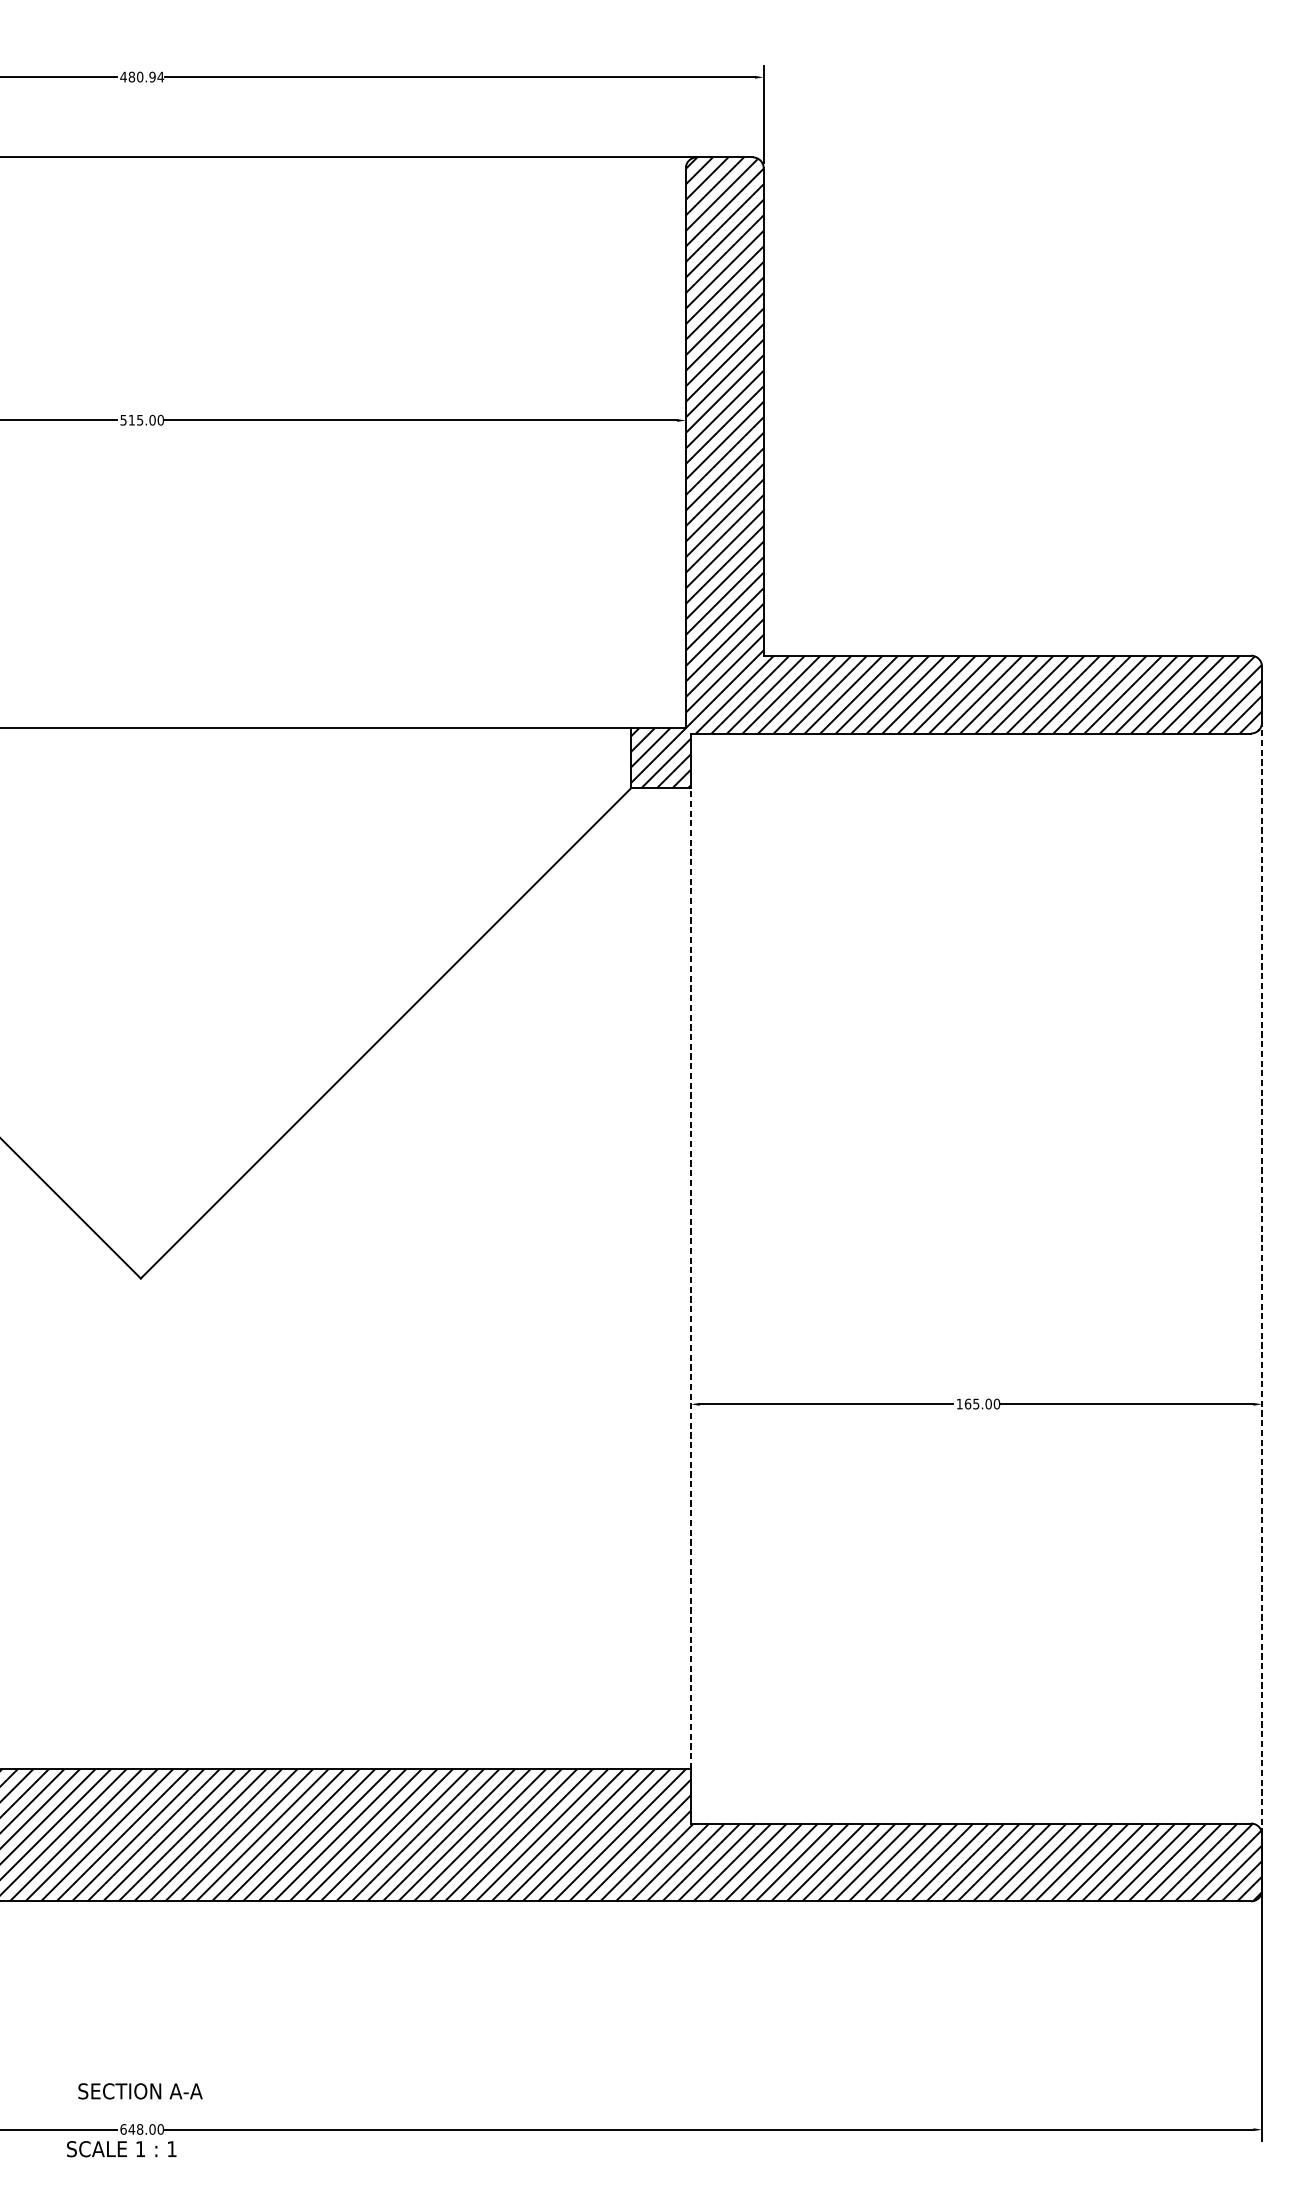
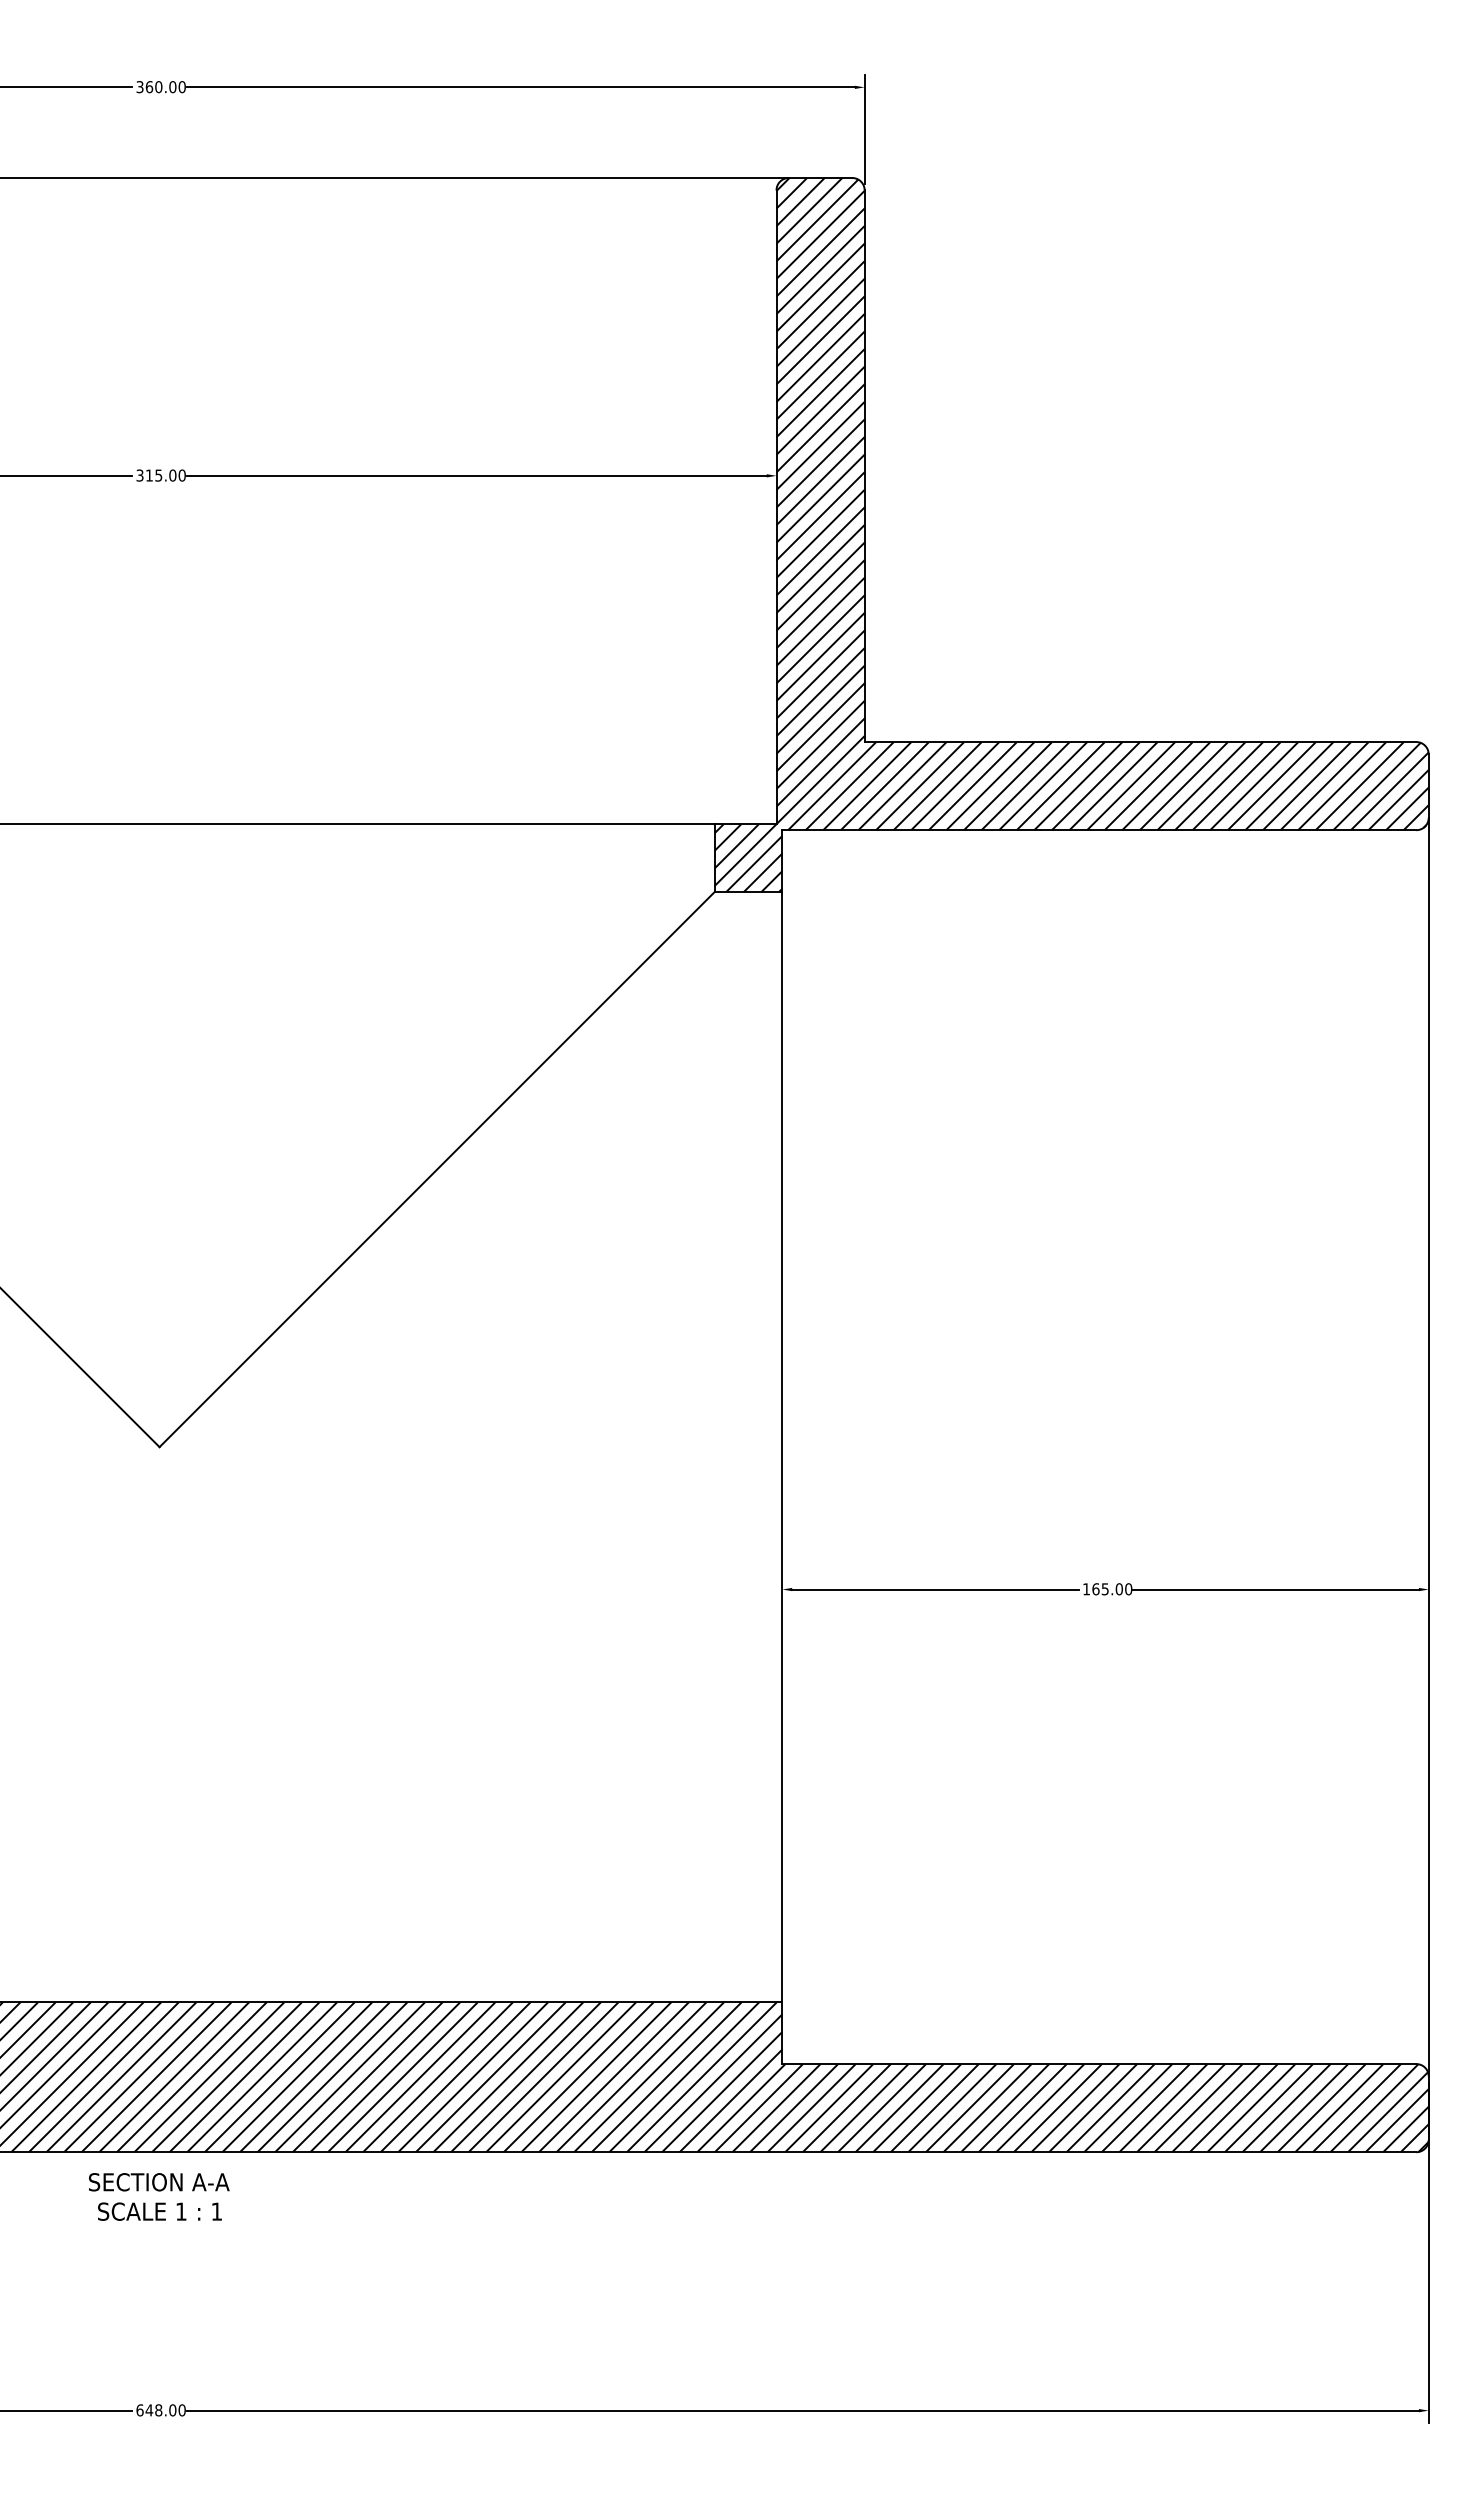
text: (142, 77) -> (161, 87), 480.94 -> 360.00
text: (123, 419) -> (139, 474), 515.00 -> 315.00
line: (691, 1277) -> (782, 1446), dashed -> solid
line: (1261, 1277) -> (1428, 1446), dashed -> solid
text: (140, 2091) -> (159, 2182), moved
text: (121, 2149) -> (159, 2211), moved

